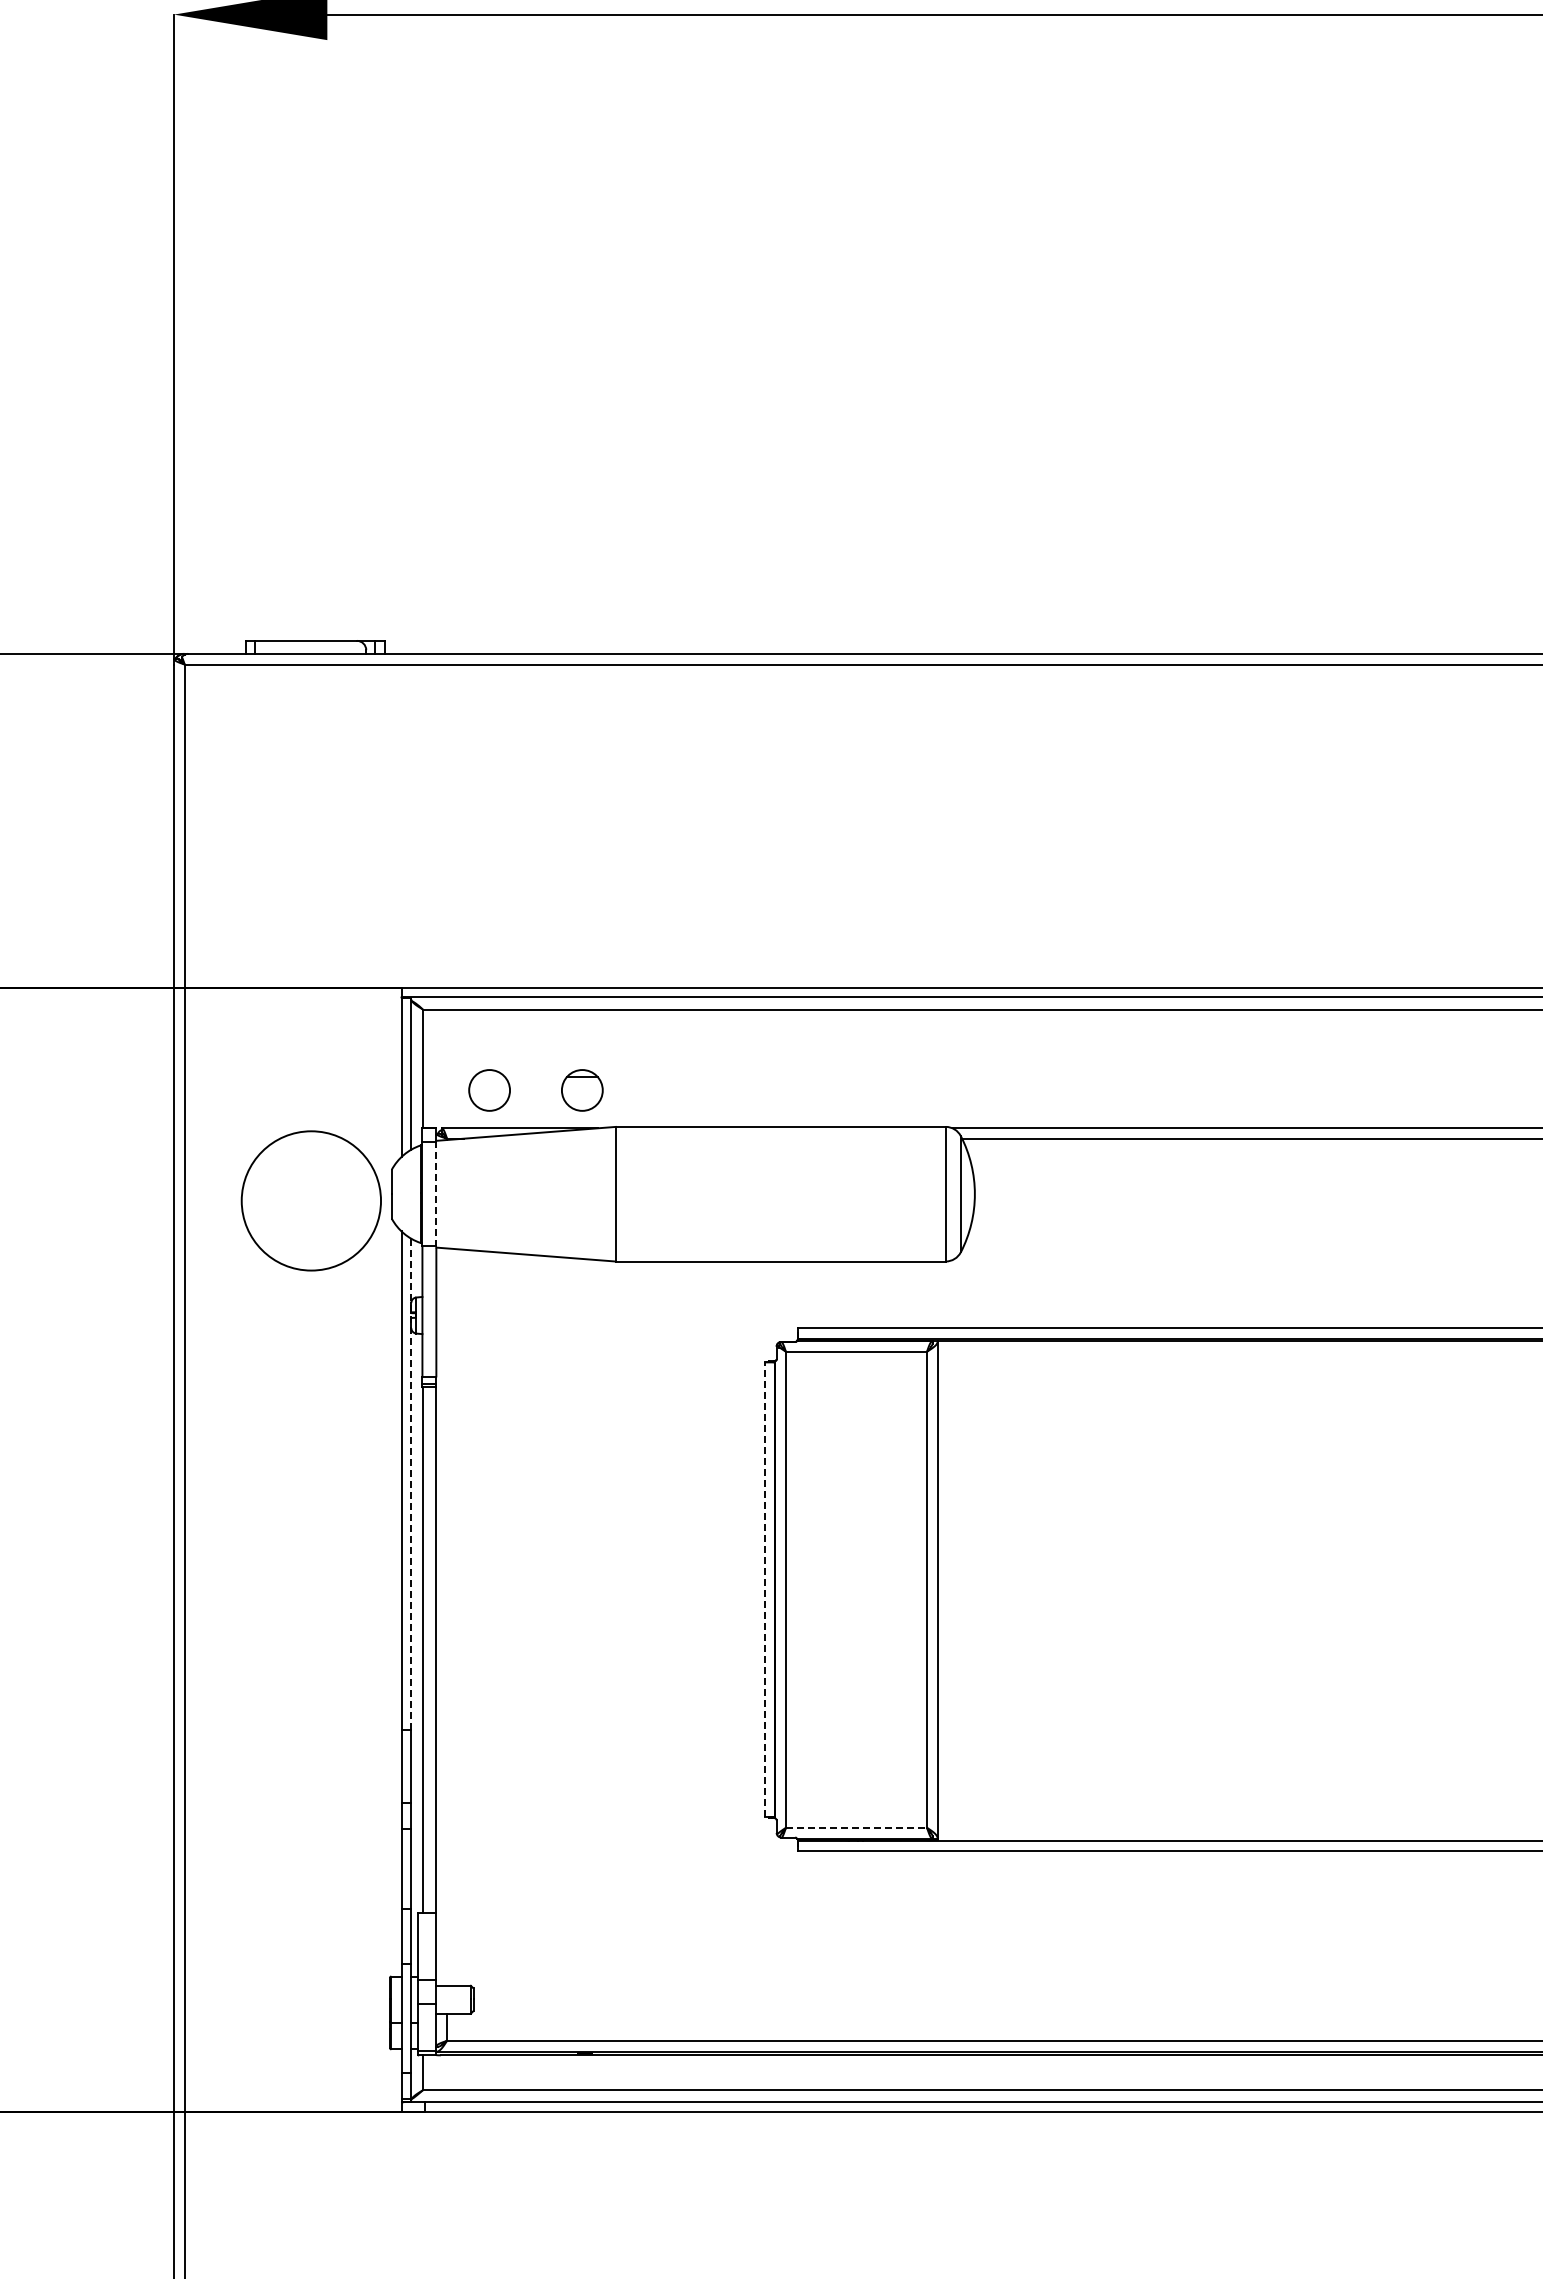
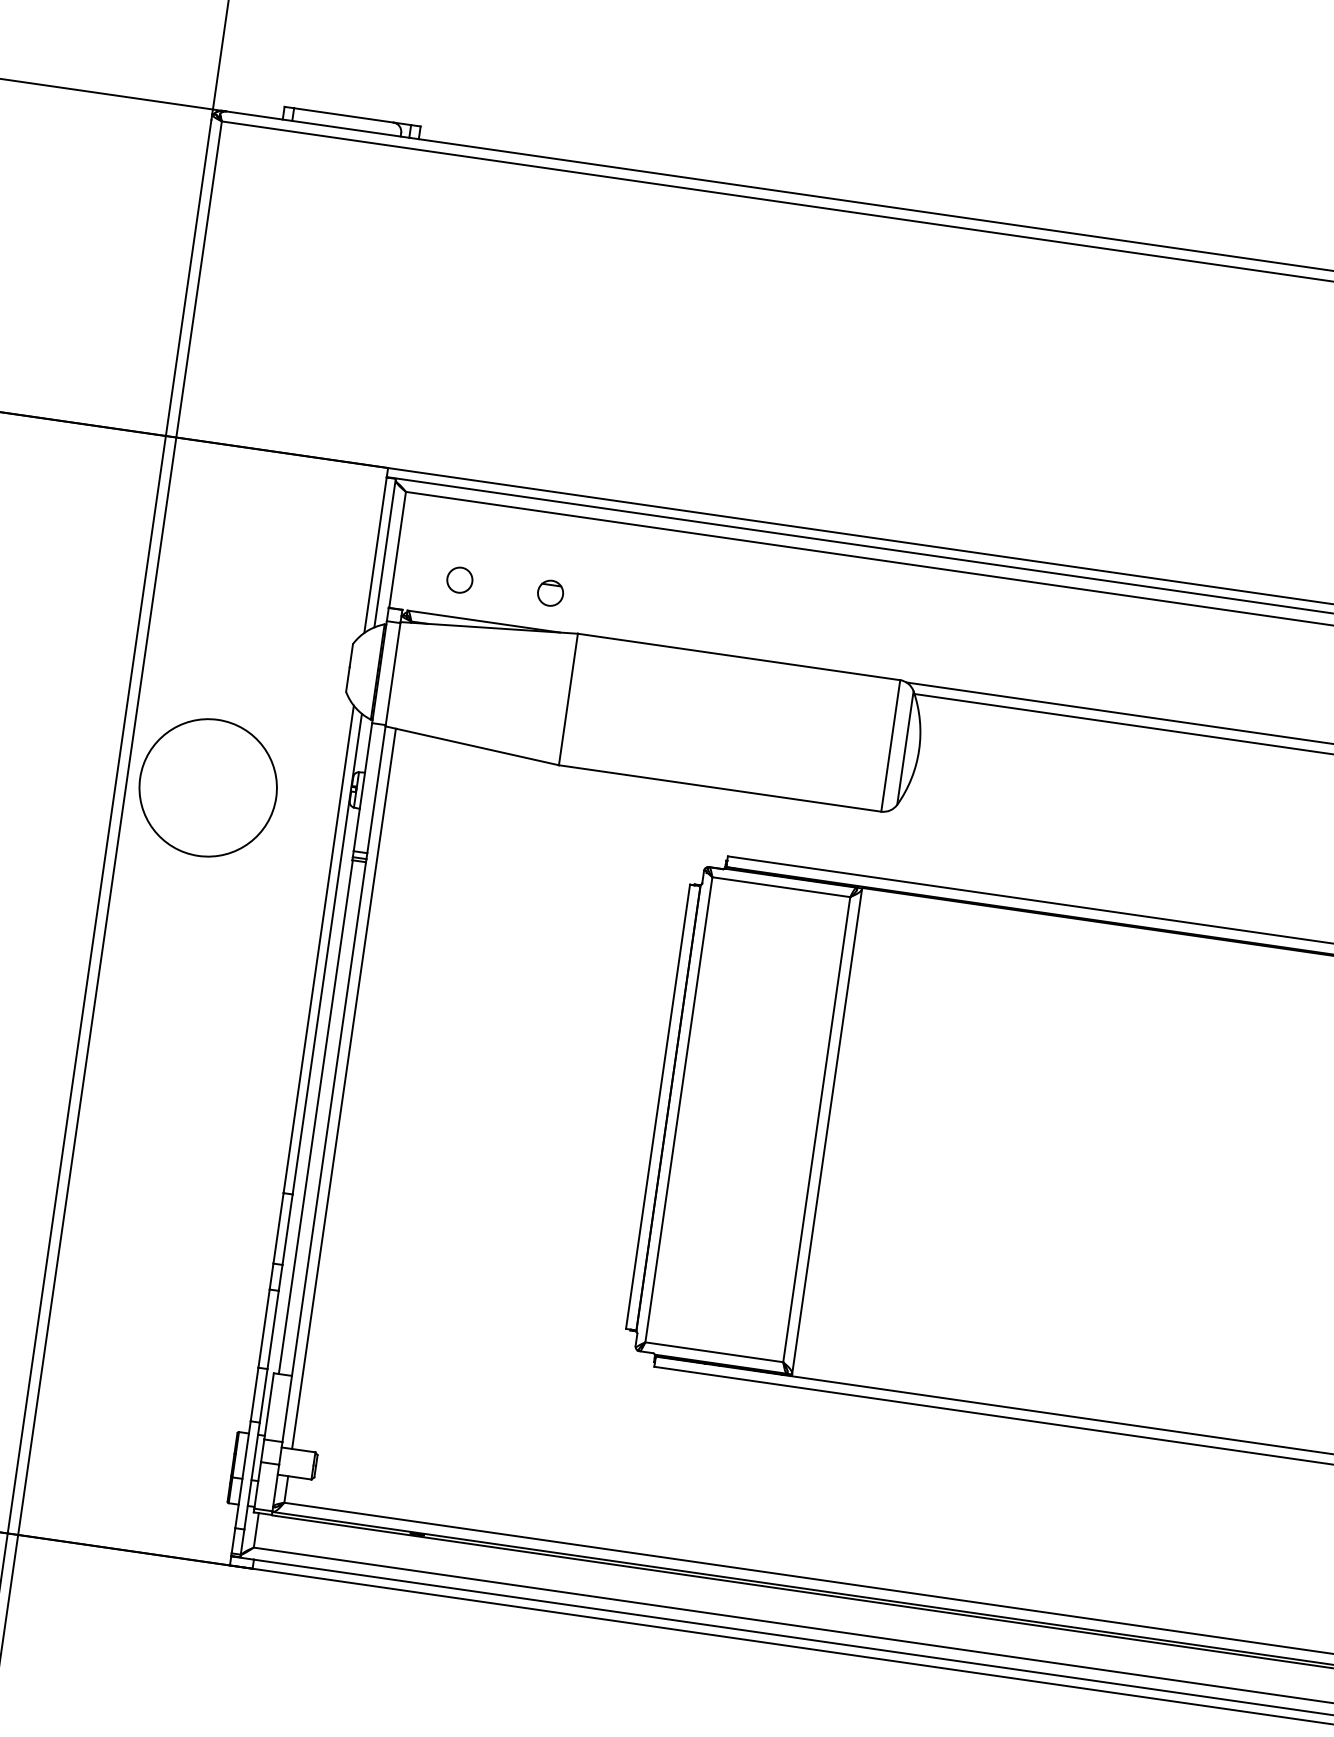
circle: (489, 1089) -> (459, 579), size x0.62
part: (582, 1089) -> (550, 592), size x0.62
line: (436, 1194) -> (393, 674), dashed -> solid
circle: (310, 1200) -> (207, 787), moved
line: (410, 1483) -> (327, 953), dashed -> solid
line: (764, 1589) -> (657, 1106), dashed -> solid
line: (447, 1616) -> (344, 1088), added
line: (856, 1827) -> (714, 1351), dashed -> solid

